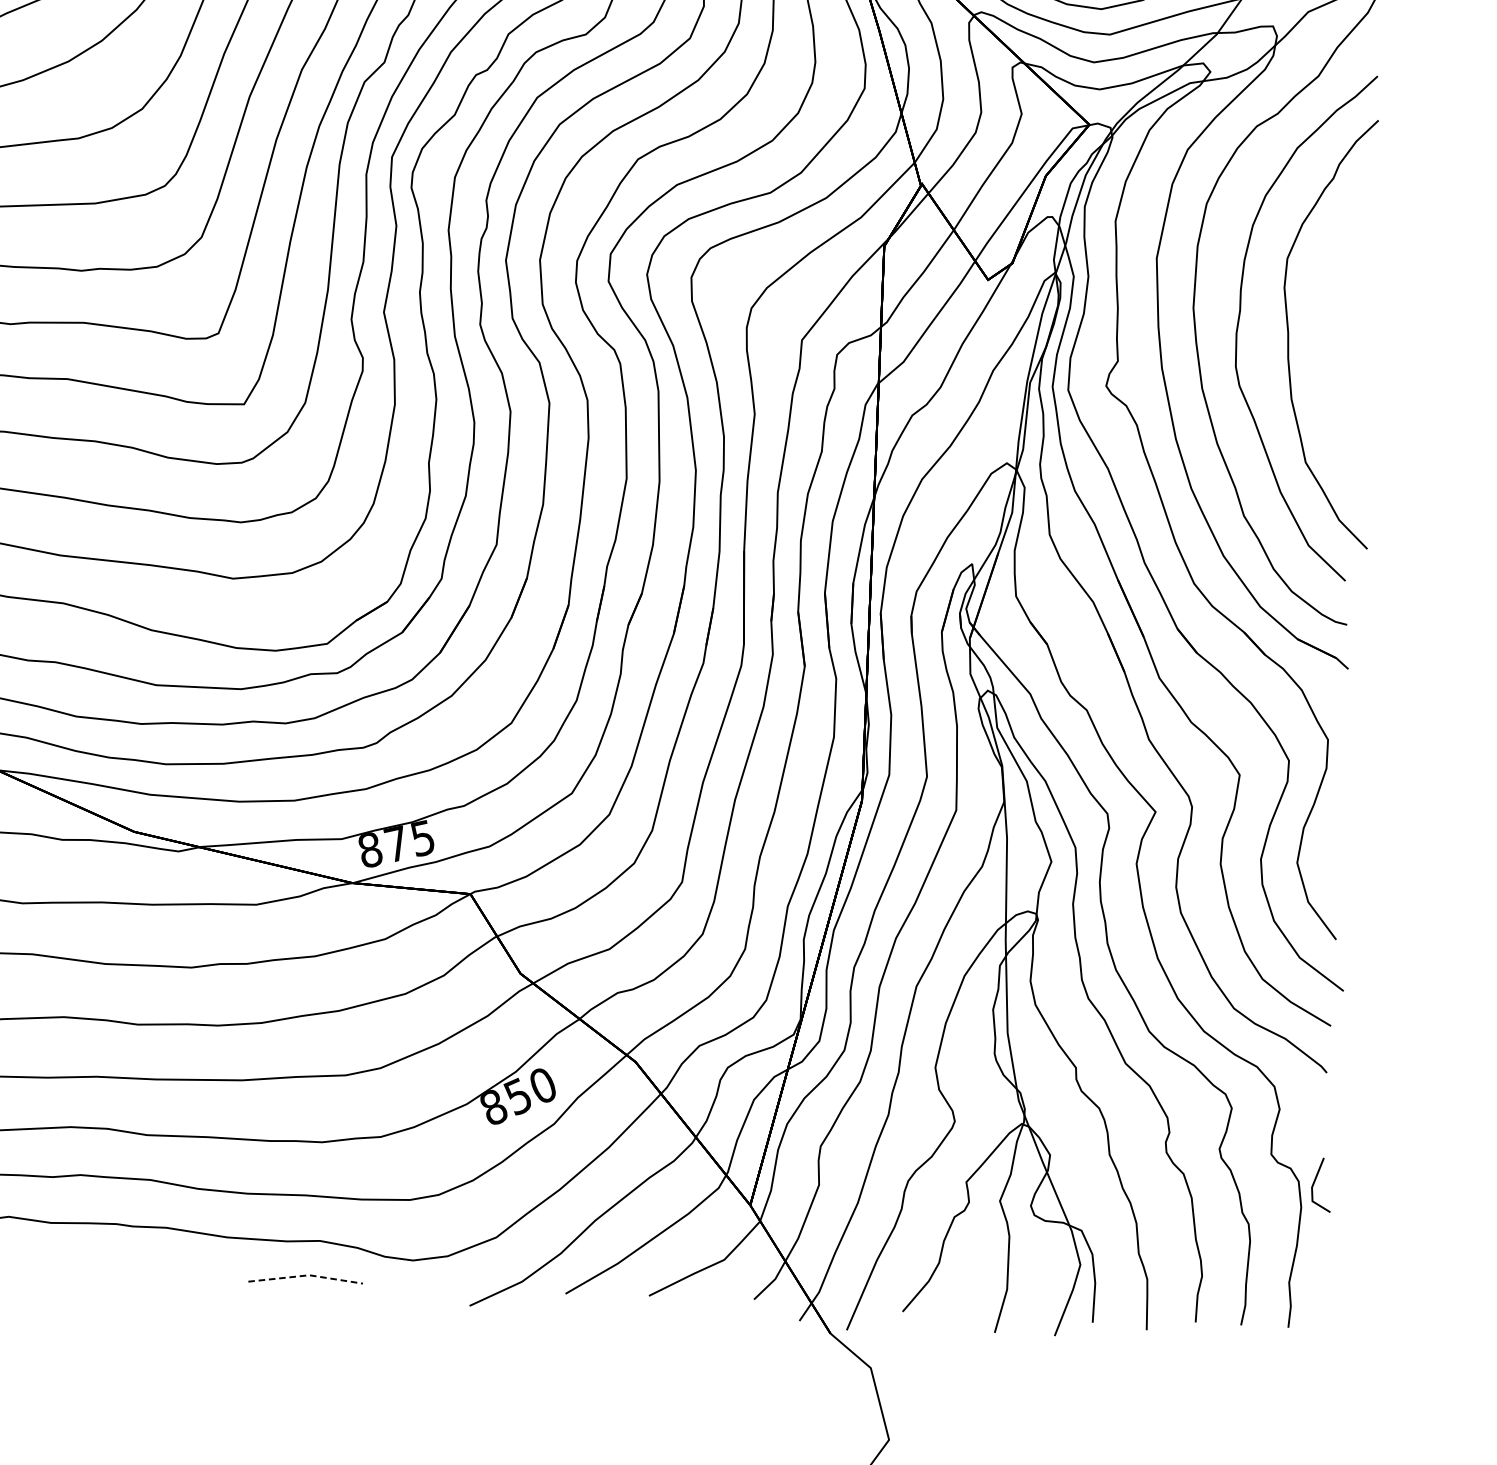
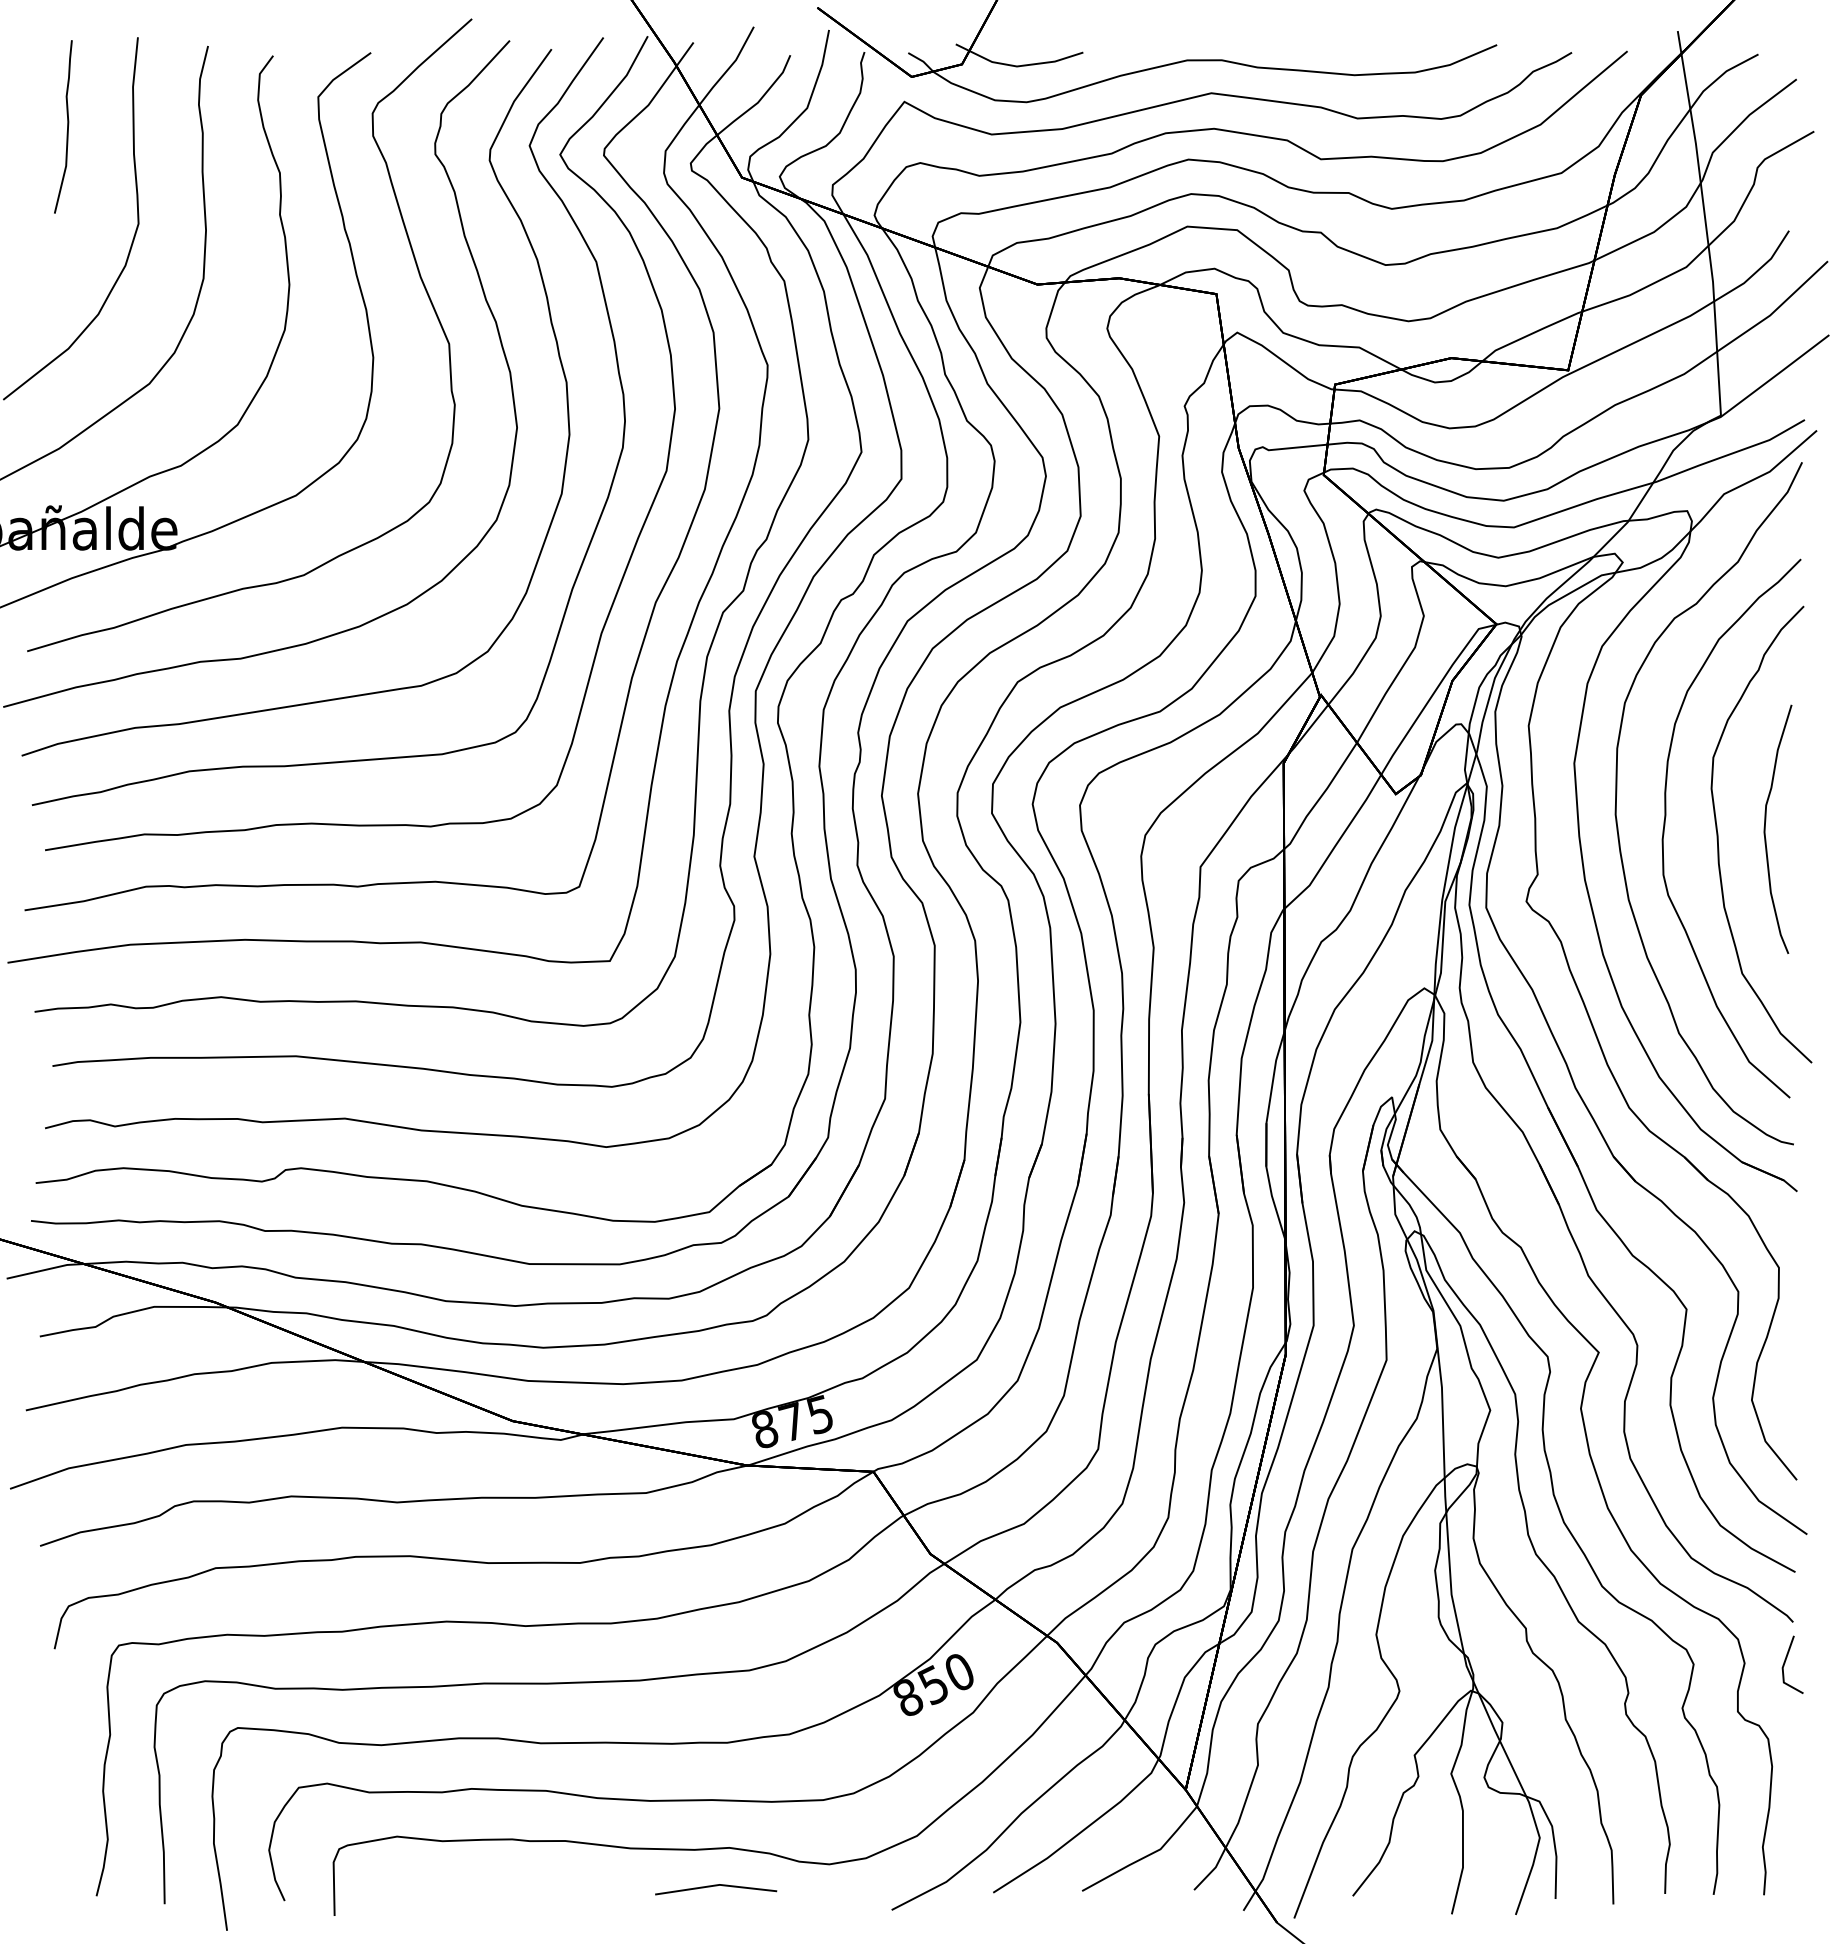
curve: (1333, 327) -> (1765, 828), added
line: (1314, 1183) -> (1785, 1663), moved
line: (306, 1275) -> (716, 1885), dashed -> solid

